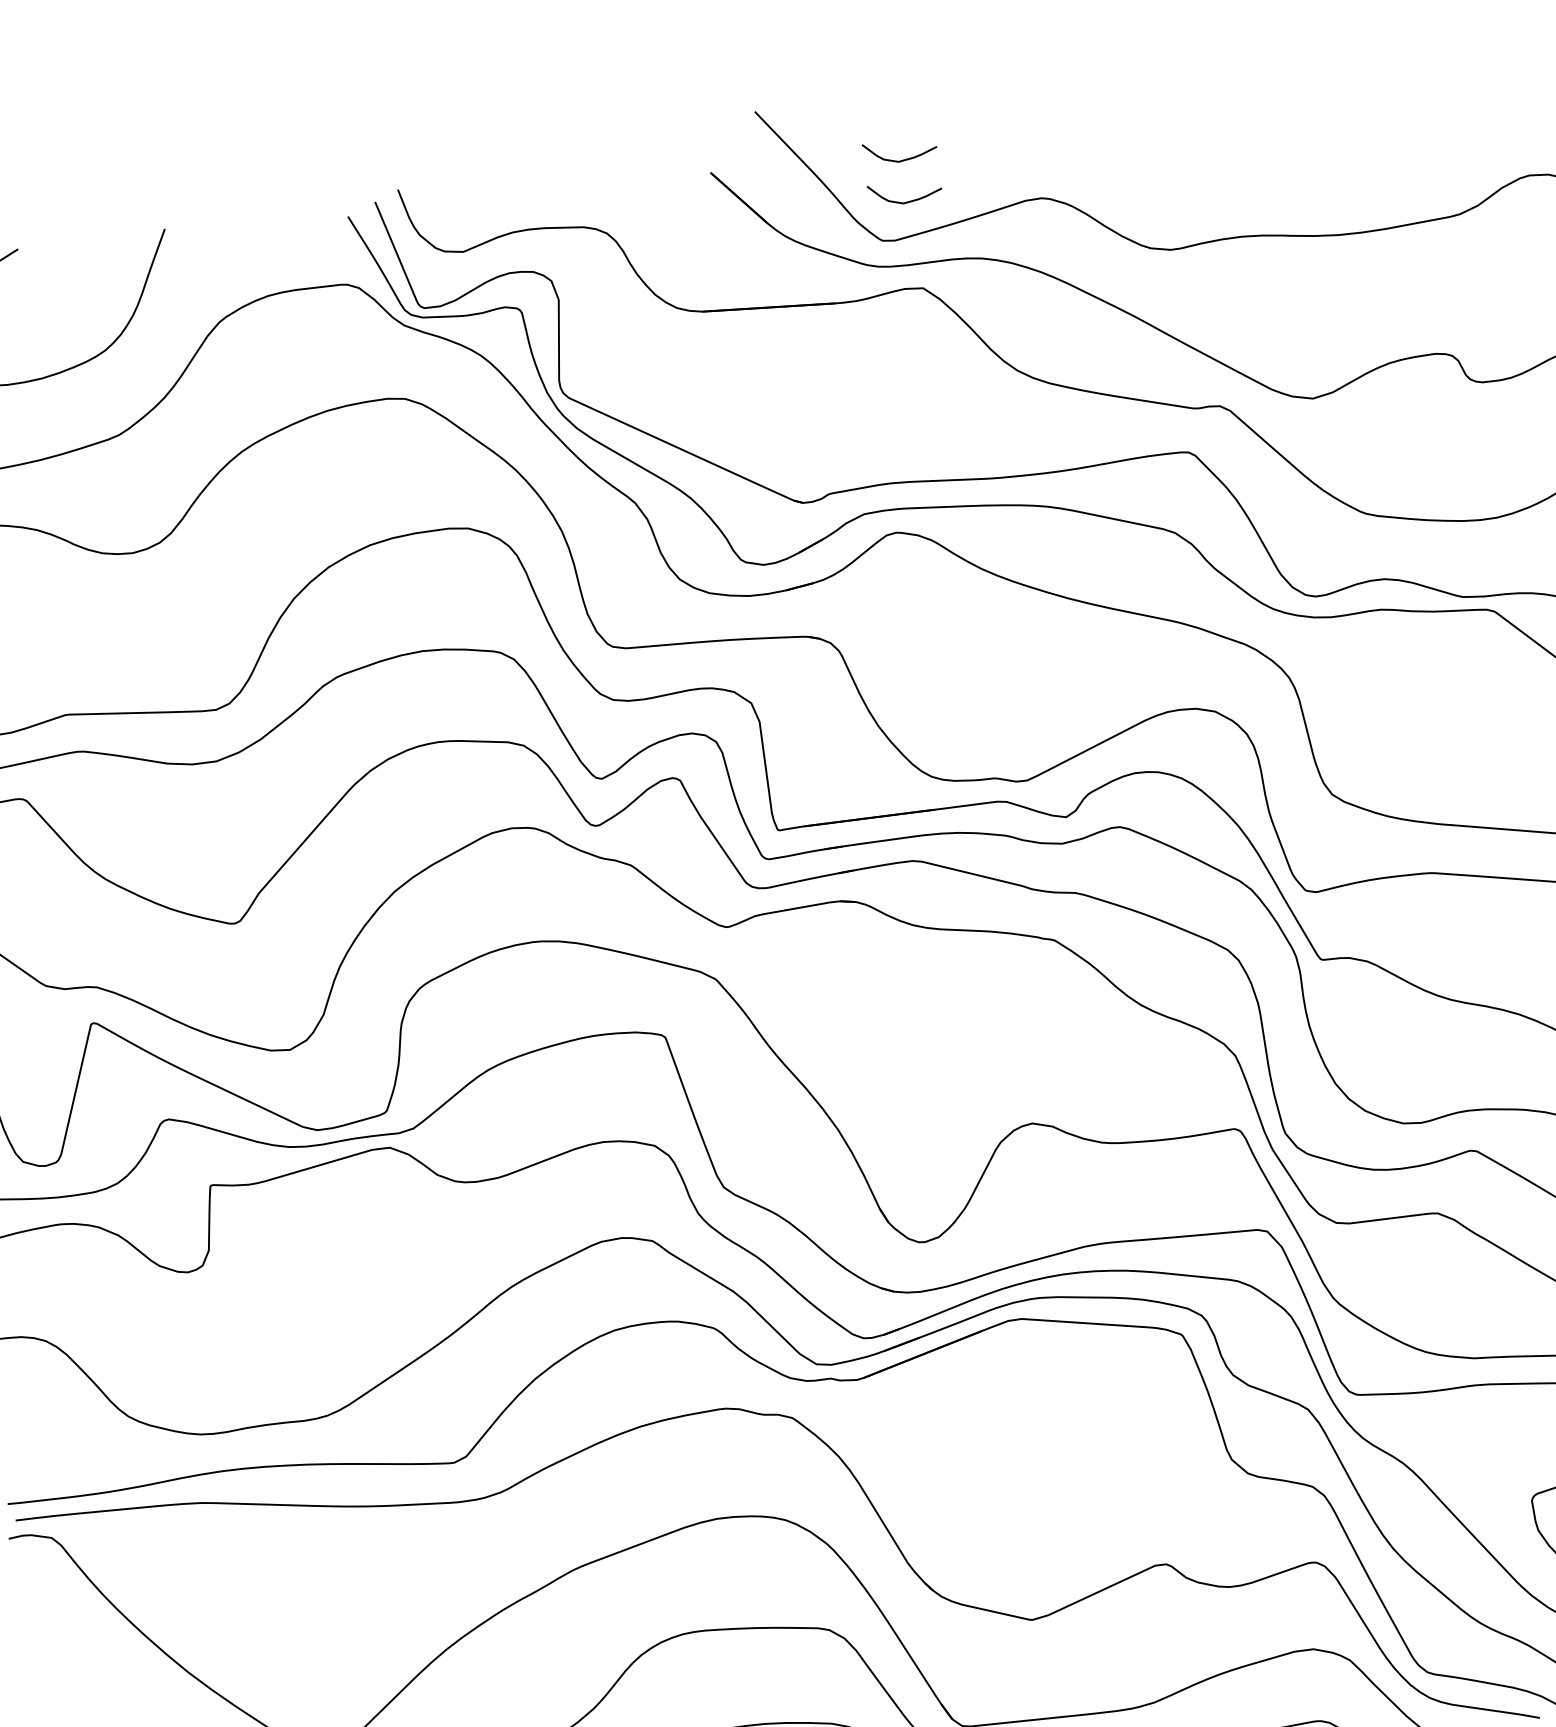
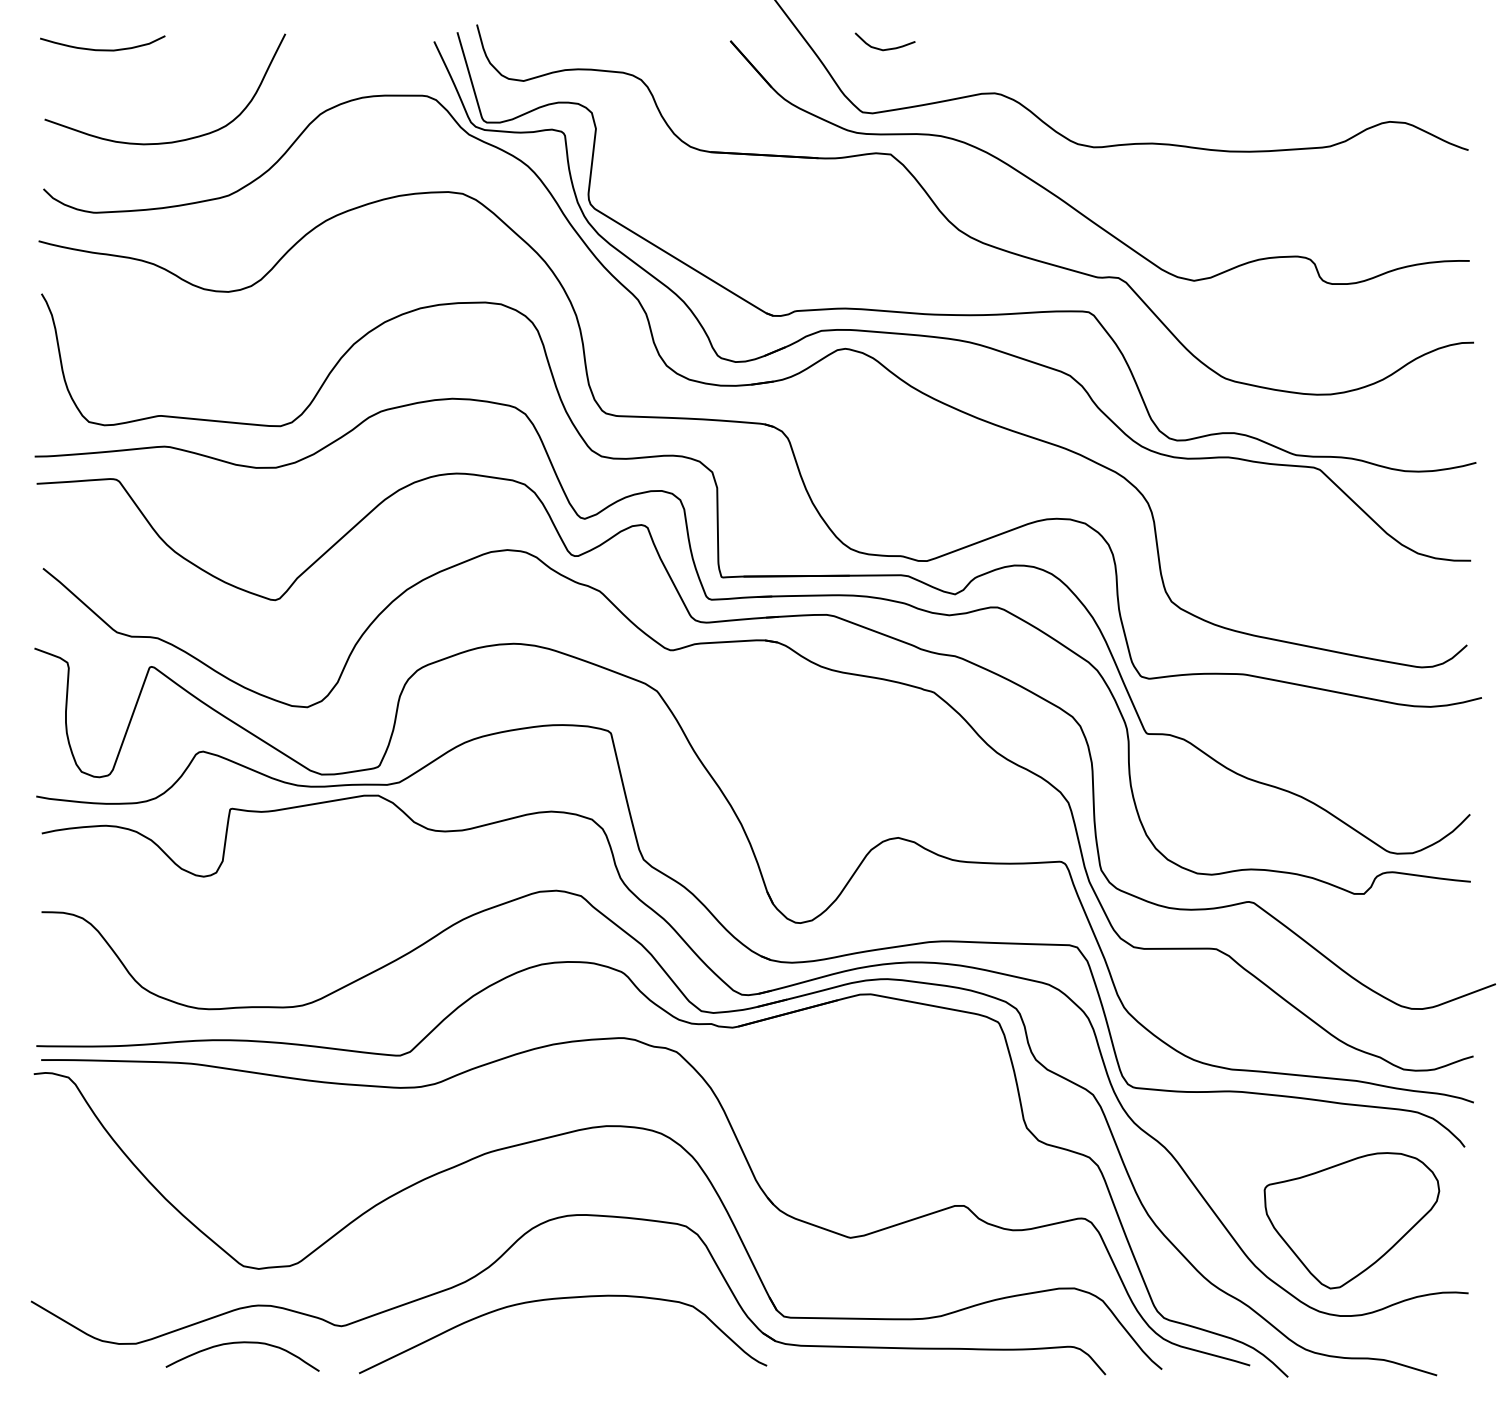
curve: (907, 200) -> (886, 82), removed

